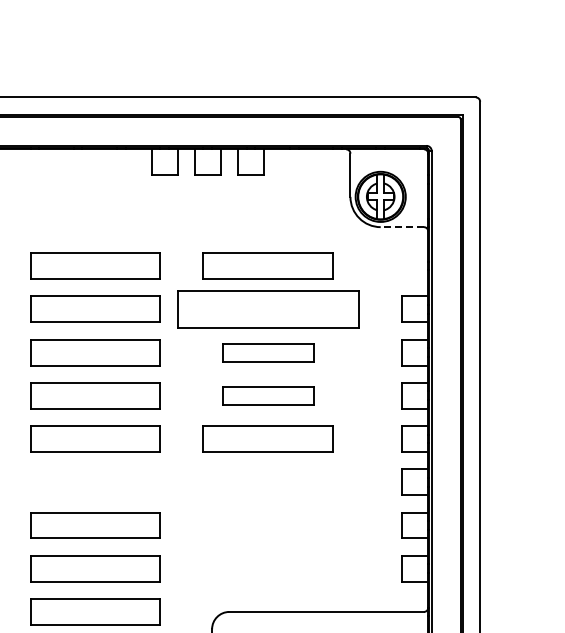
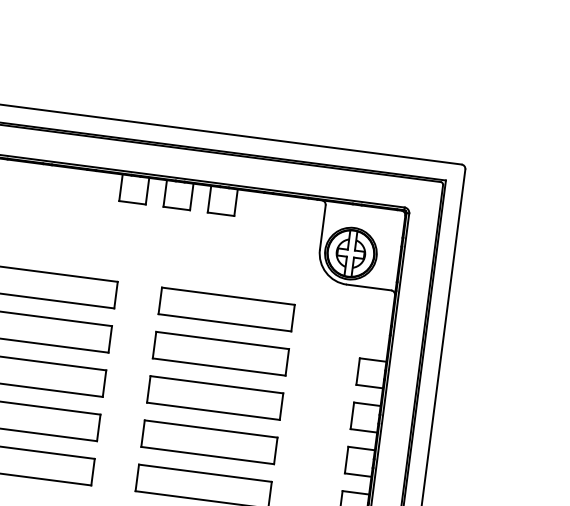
line: (402, 227) -> (369, 287), dashed -> solid
part: (267, 308) -> (220, 352), size x0.71
part: (267, 352) -> (214, 397), size x1.43
part: (267, 395) -> (208, 441), size x1.43

